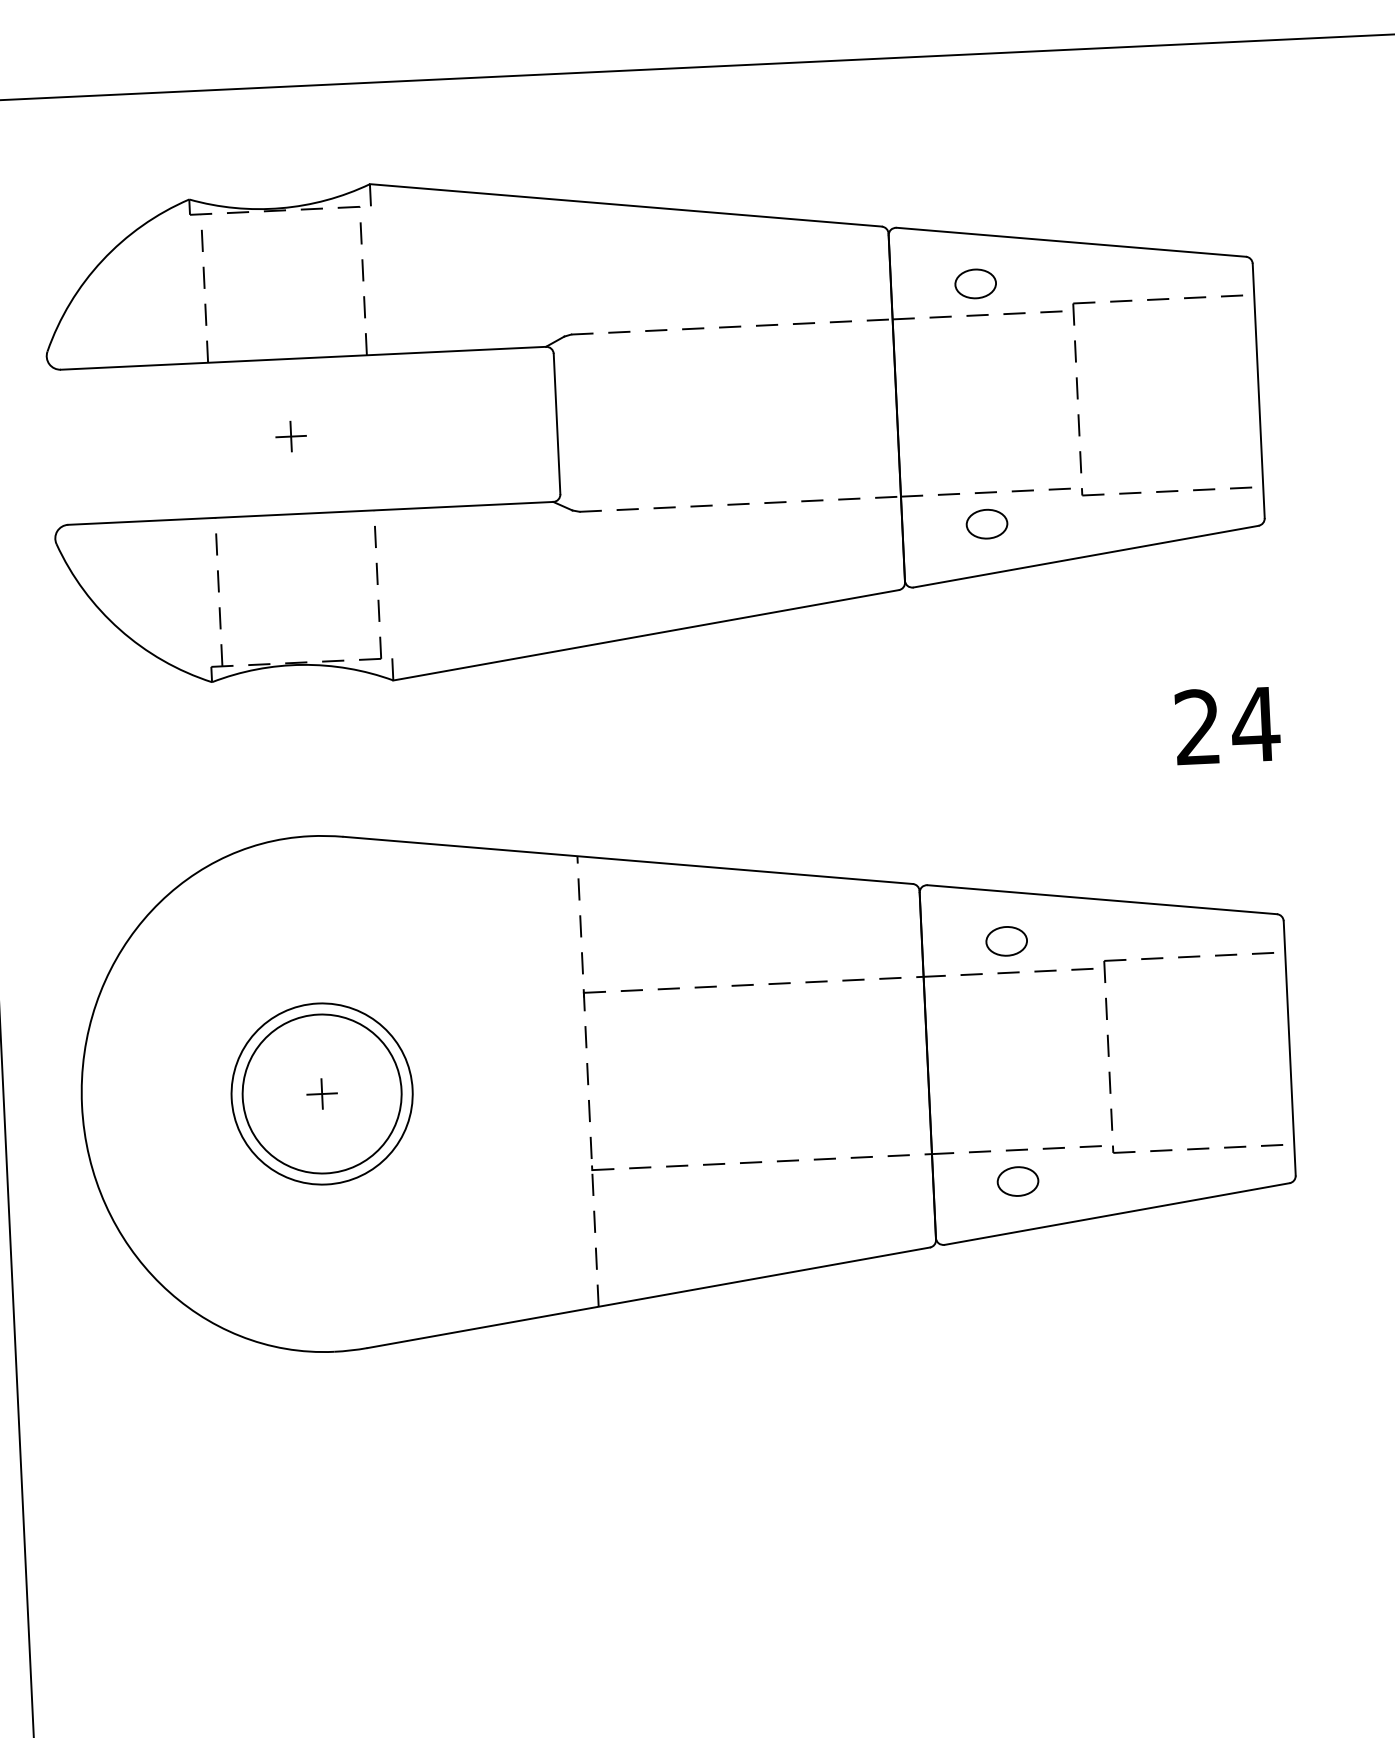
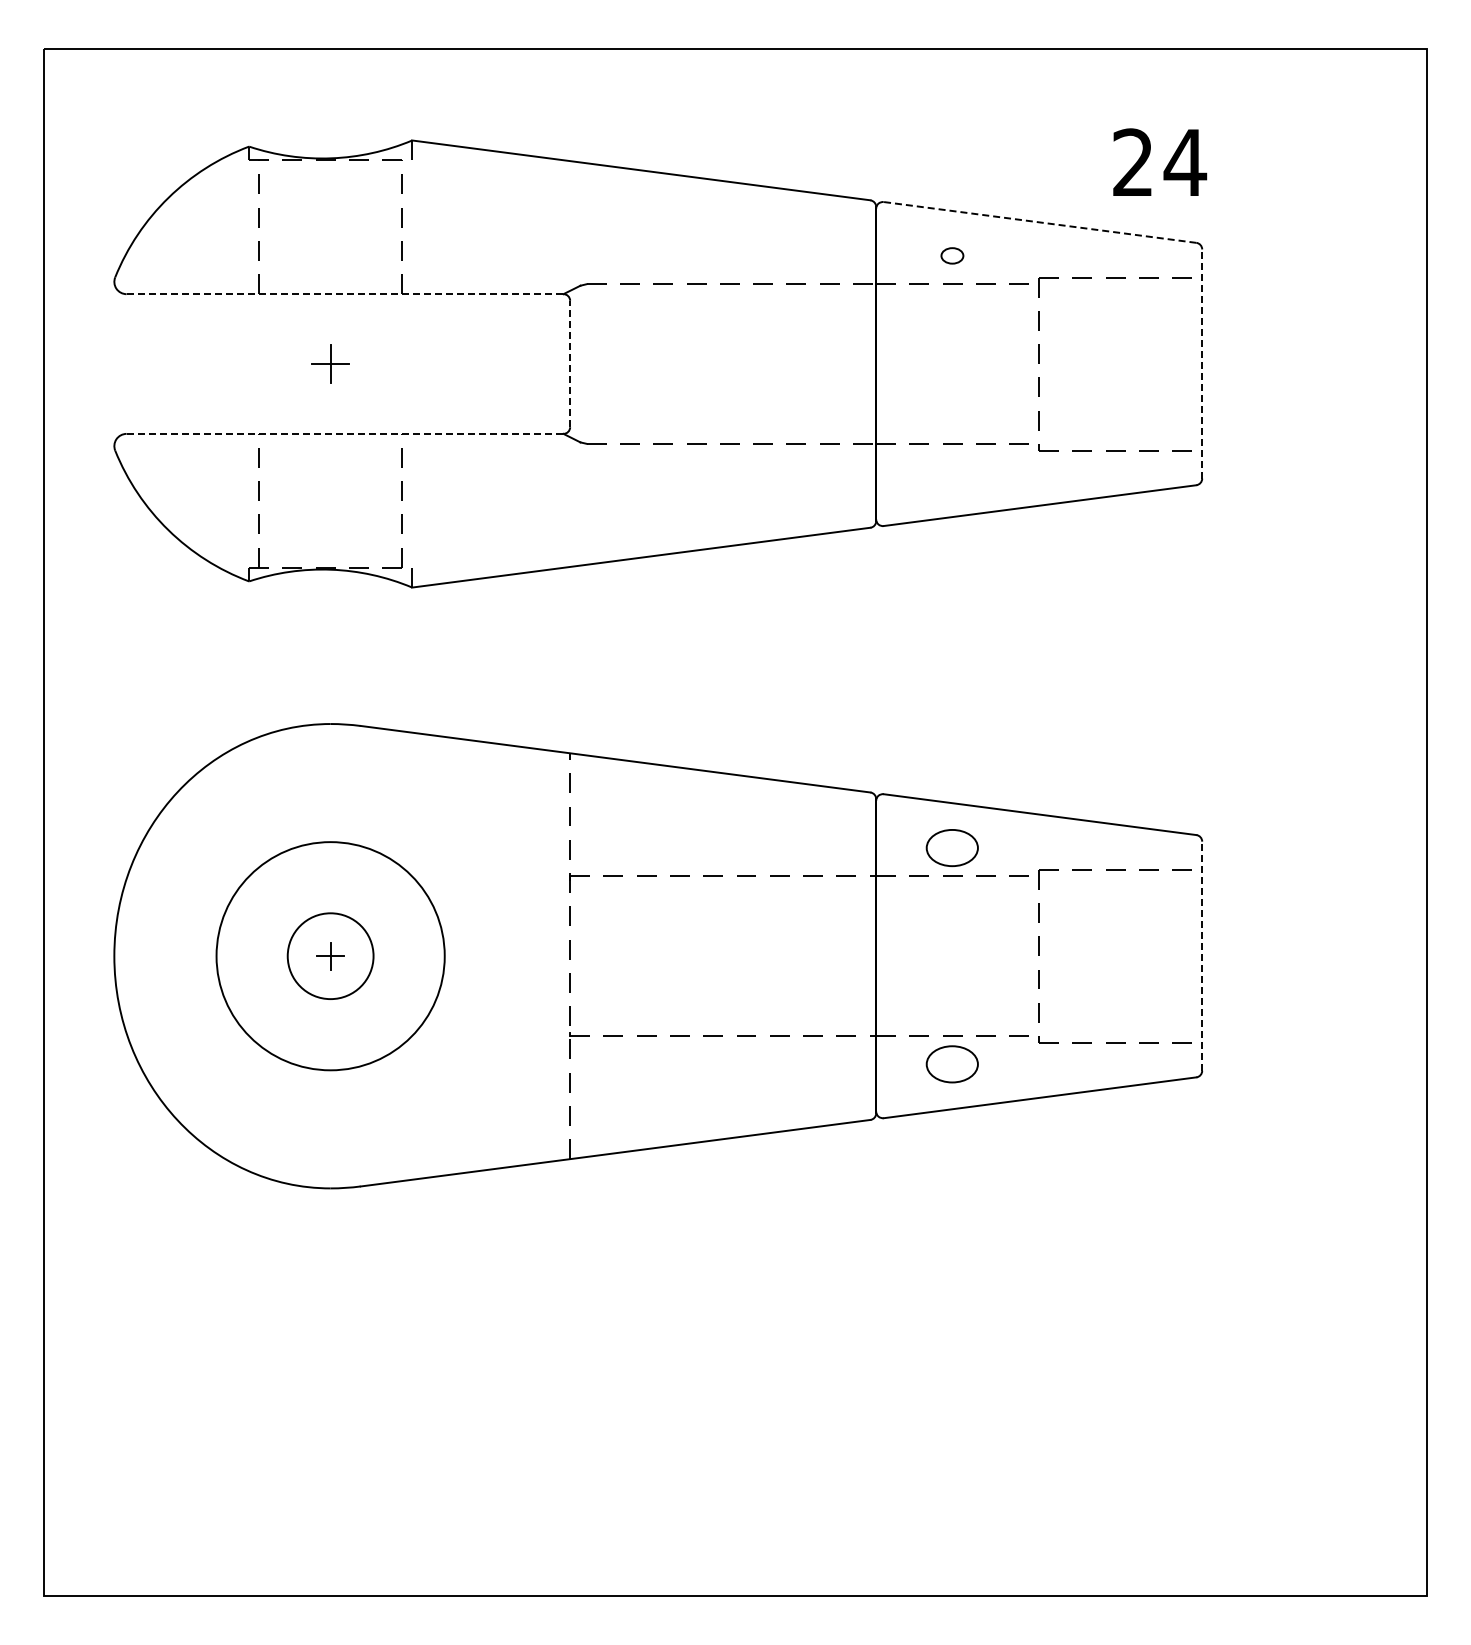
line: (1071, 242) -> (1040, 222), solid -> dashed
part: (975, 283) -> (952, 255), size x0.6
line: (303, 358) -> (345, 294), solid -> dashed
line: (1259, 391) -> (1202, 364), solid -> dashed
line: (557, 423) -> (570, 363), solid -> dashed
part: (290, 436) -> (330, 363), size x1.4
line: (311, 512) -> (345, 433), solid -> dashed
part: (987, 524) -> (952, 472), removed
text: (1228, 724) -> (1160, 161), moved
part: (1006, 940) -> (952, 847), size x1.4
line: (1290, 1048) -> (1202, 956), solid -> dashed
circle: (321, 1093) -> (330, 955), size x0.6
circle: (321, 1093) -> (330, 955), size x1.4
part: (1018, 1181) -> (952, 1064), size x1.4

